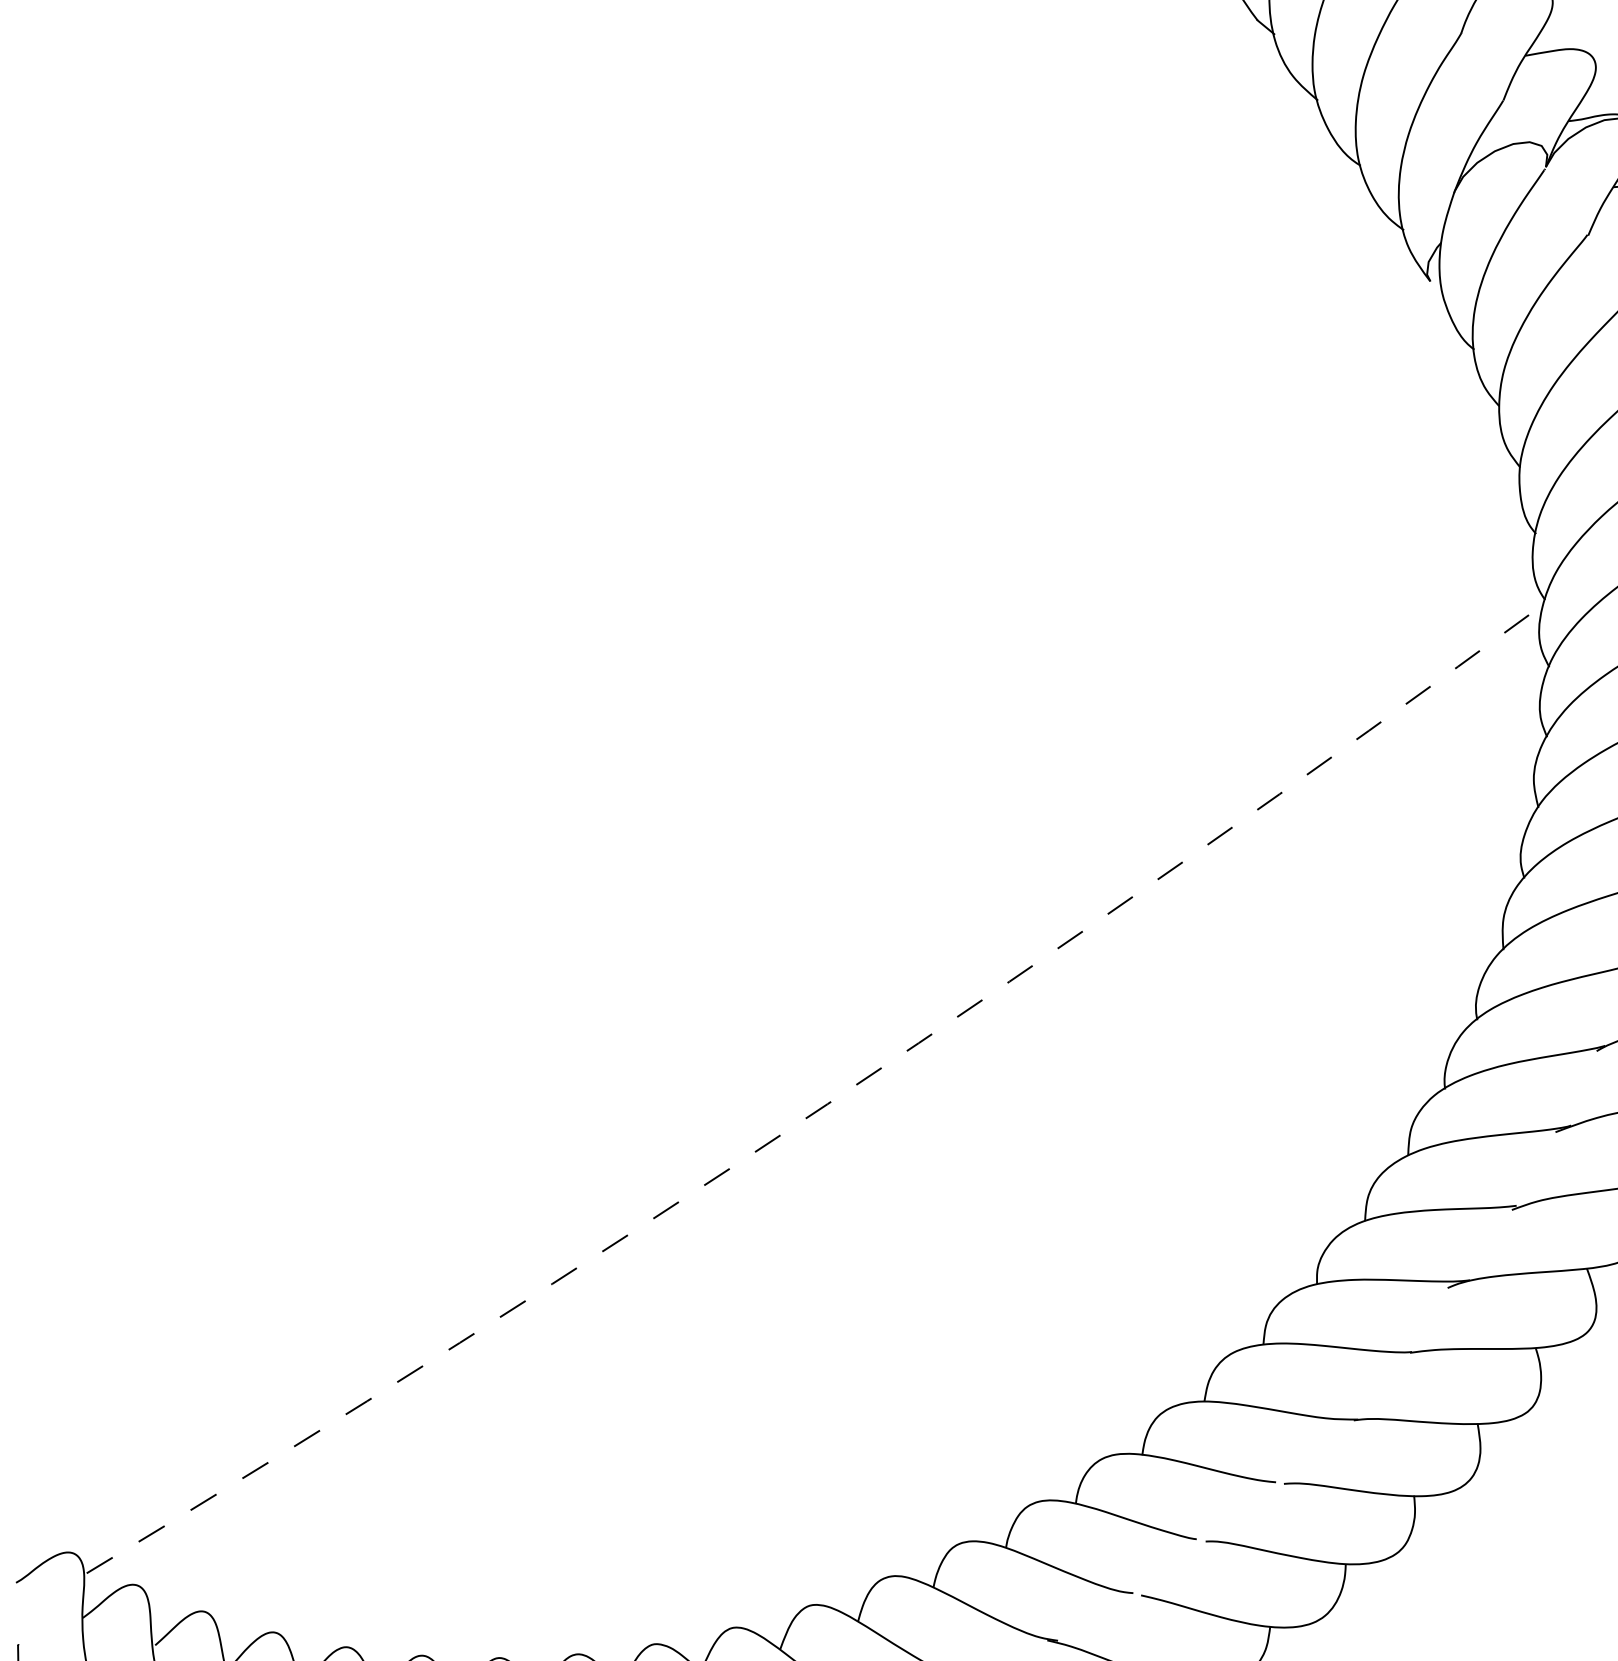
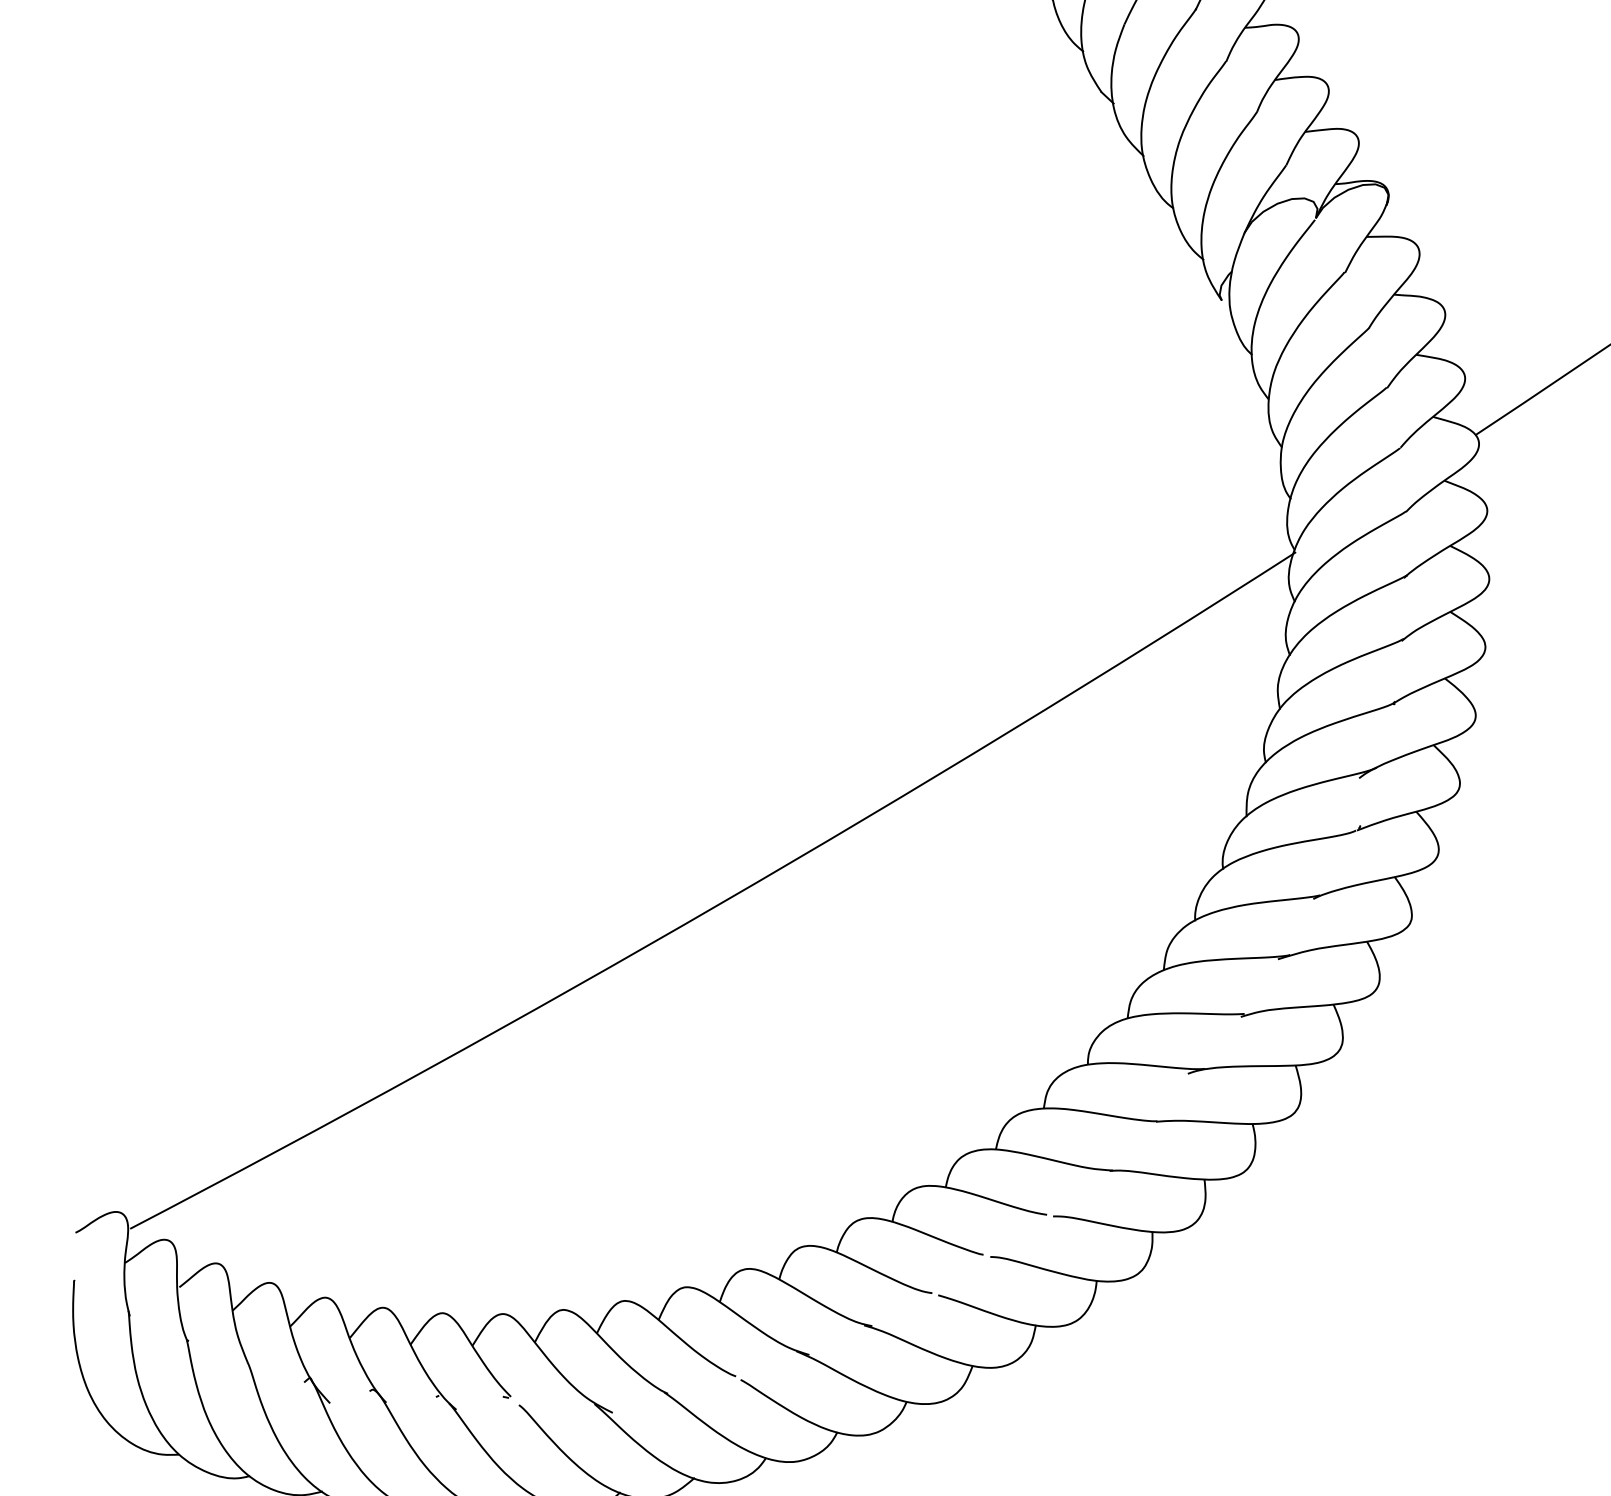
arc: (827, 1104) -> (720, 903), dashed -> solid

